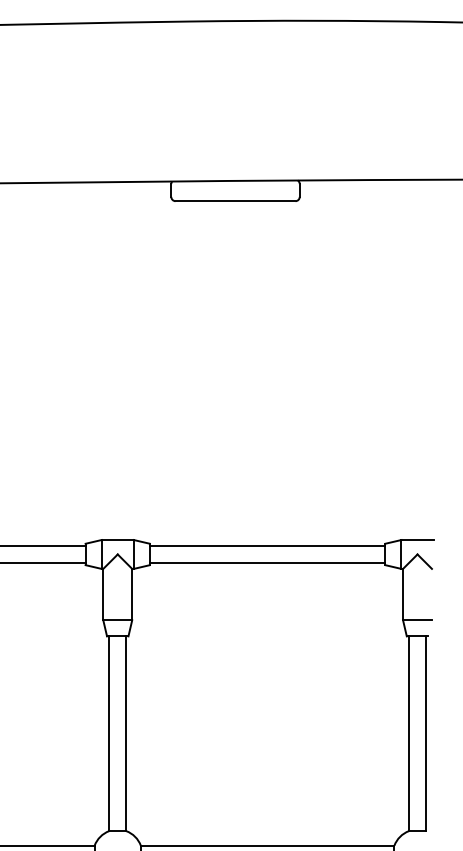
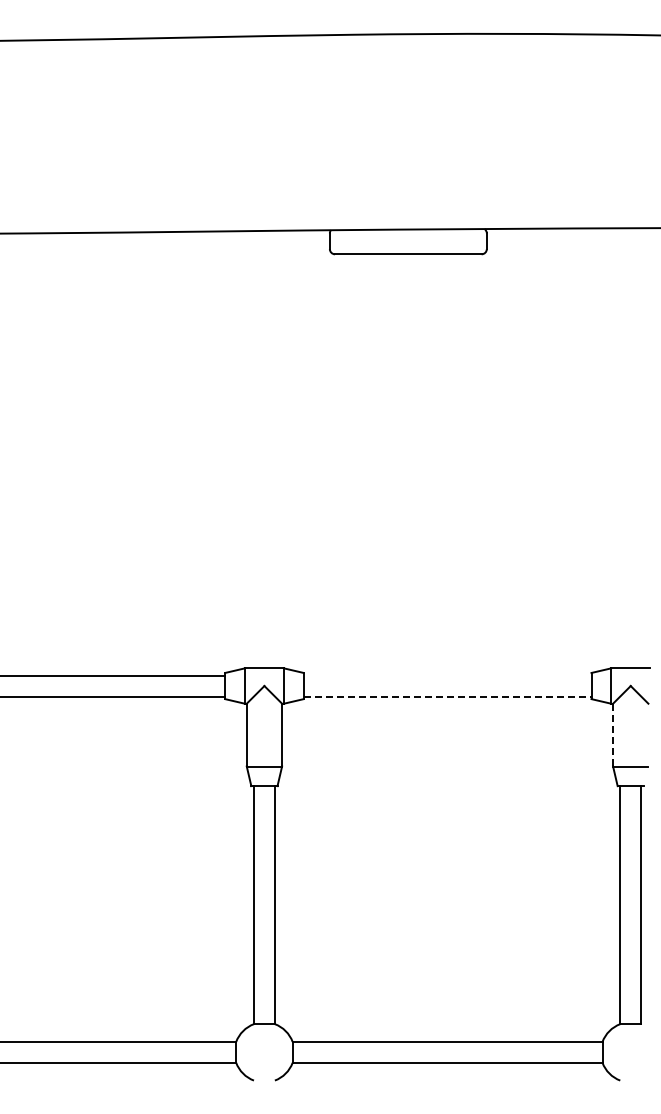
line: (267, 545) -> (447, 675), removed
line: (267, 563) -> (447, 696), solid -> dashed
line: (403, 594) -> (613, 735), solid -> dashed

